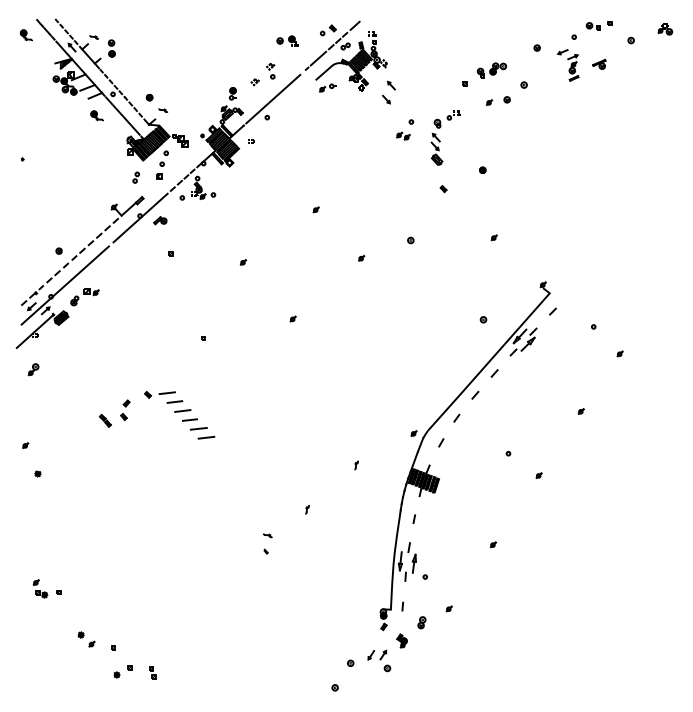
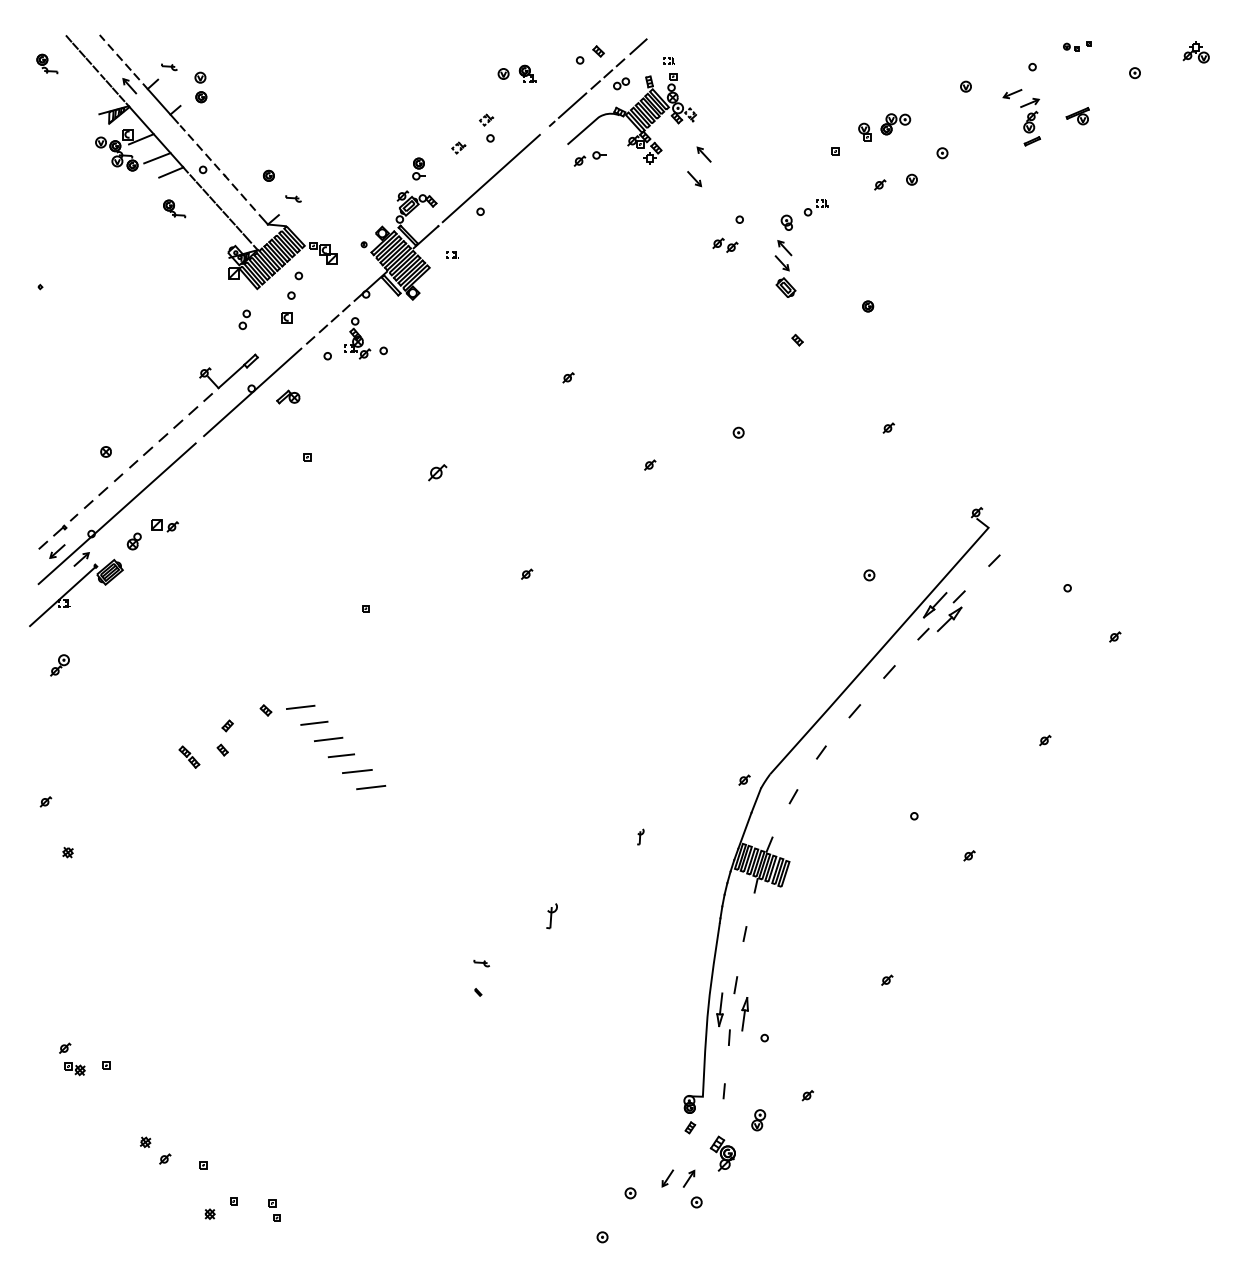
part: (598, 25) -> (1076, 46), size x0.6
part: (243, 262) -> (437, 472), size x1.6
part: (307, 509) -> (552, 916), size x1.6
part: (401, 640) -> (721, 1152), size x1.4

